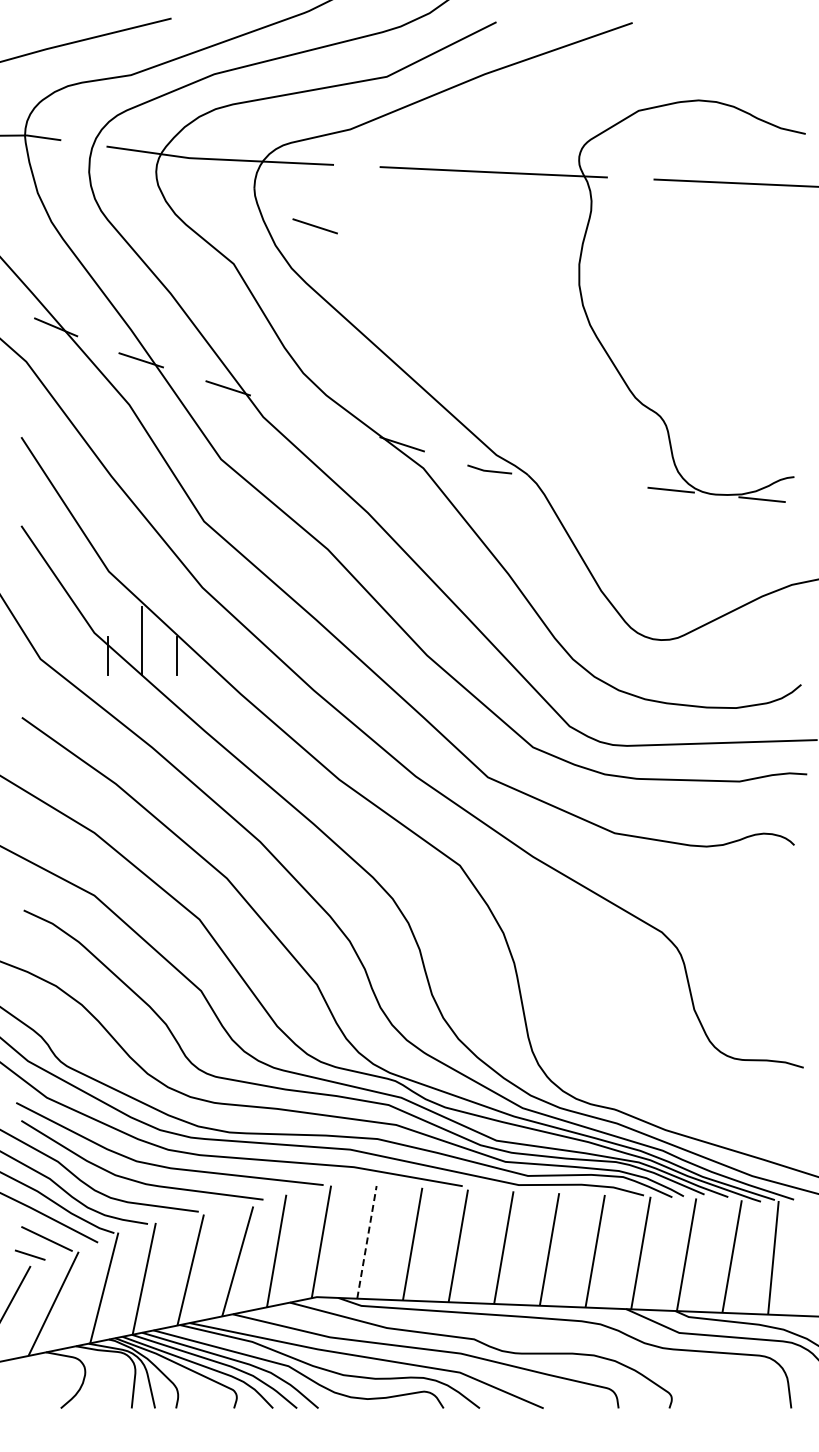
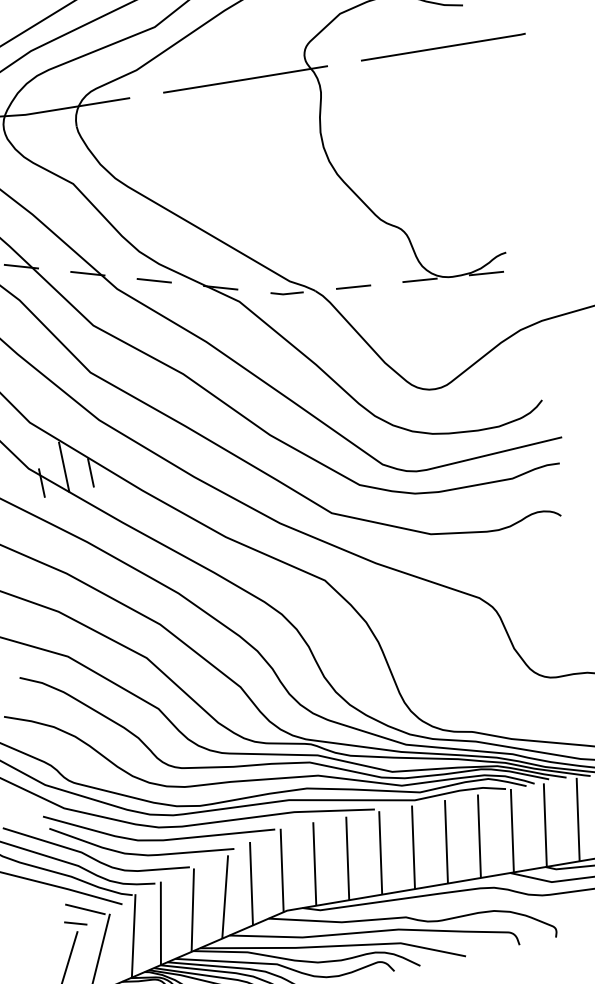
line: (314, 226) -> (153, 280), moved
line: (580, 480) -> (353, 287), added
line: (367, 1241) -> (315, 863), dashed -> solid

